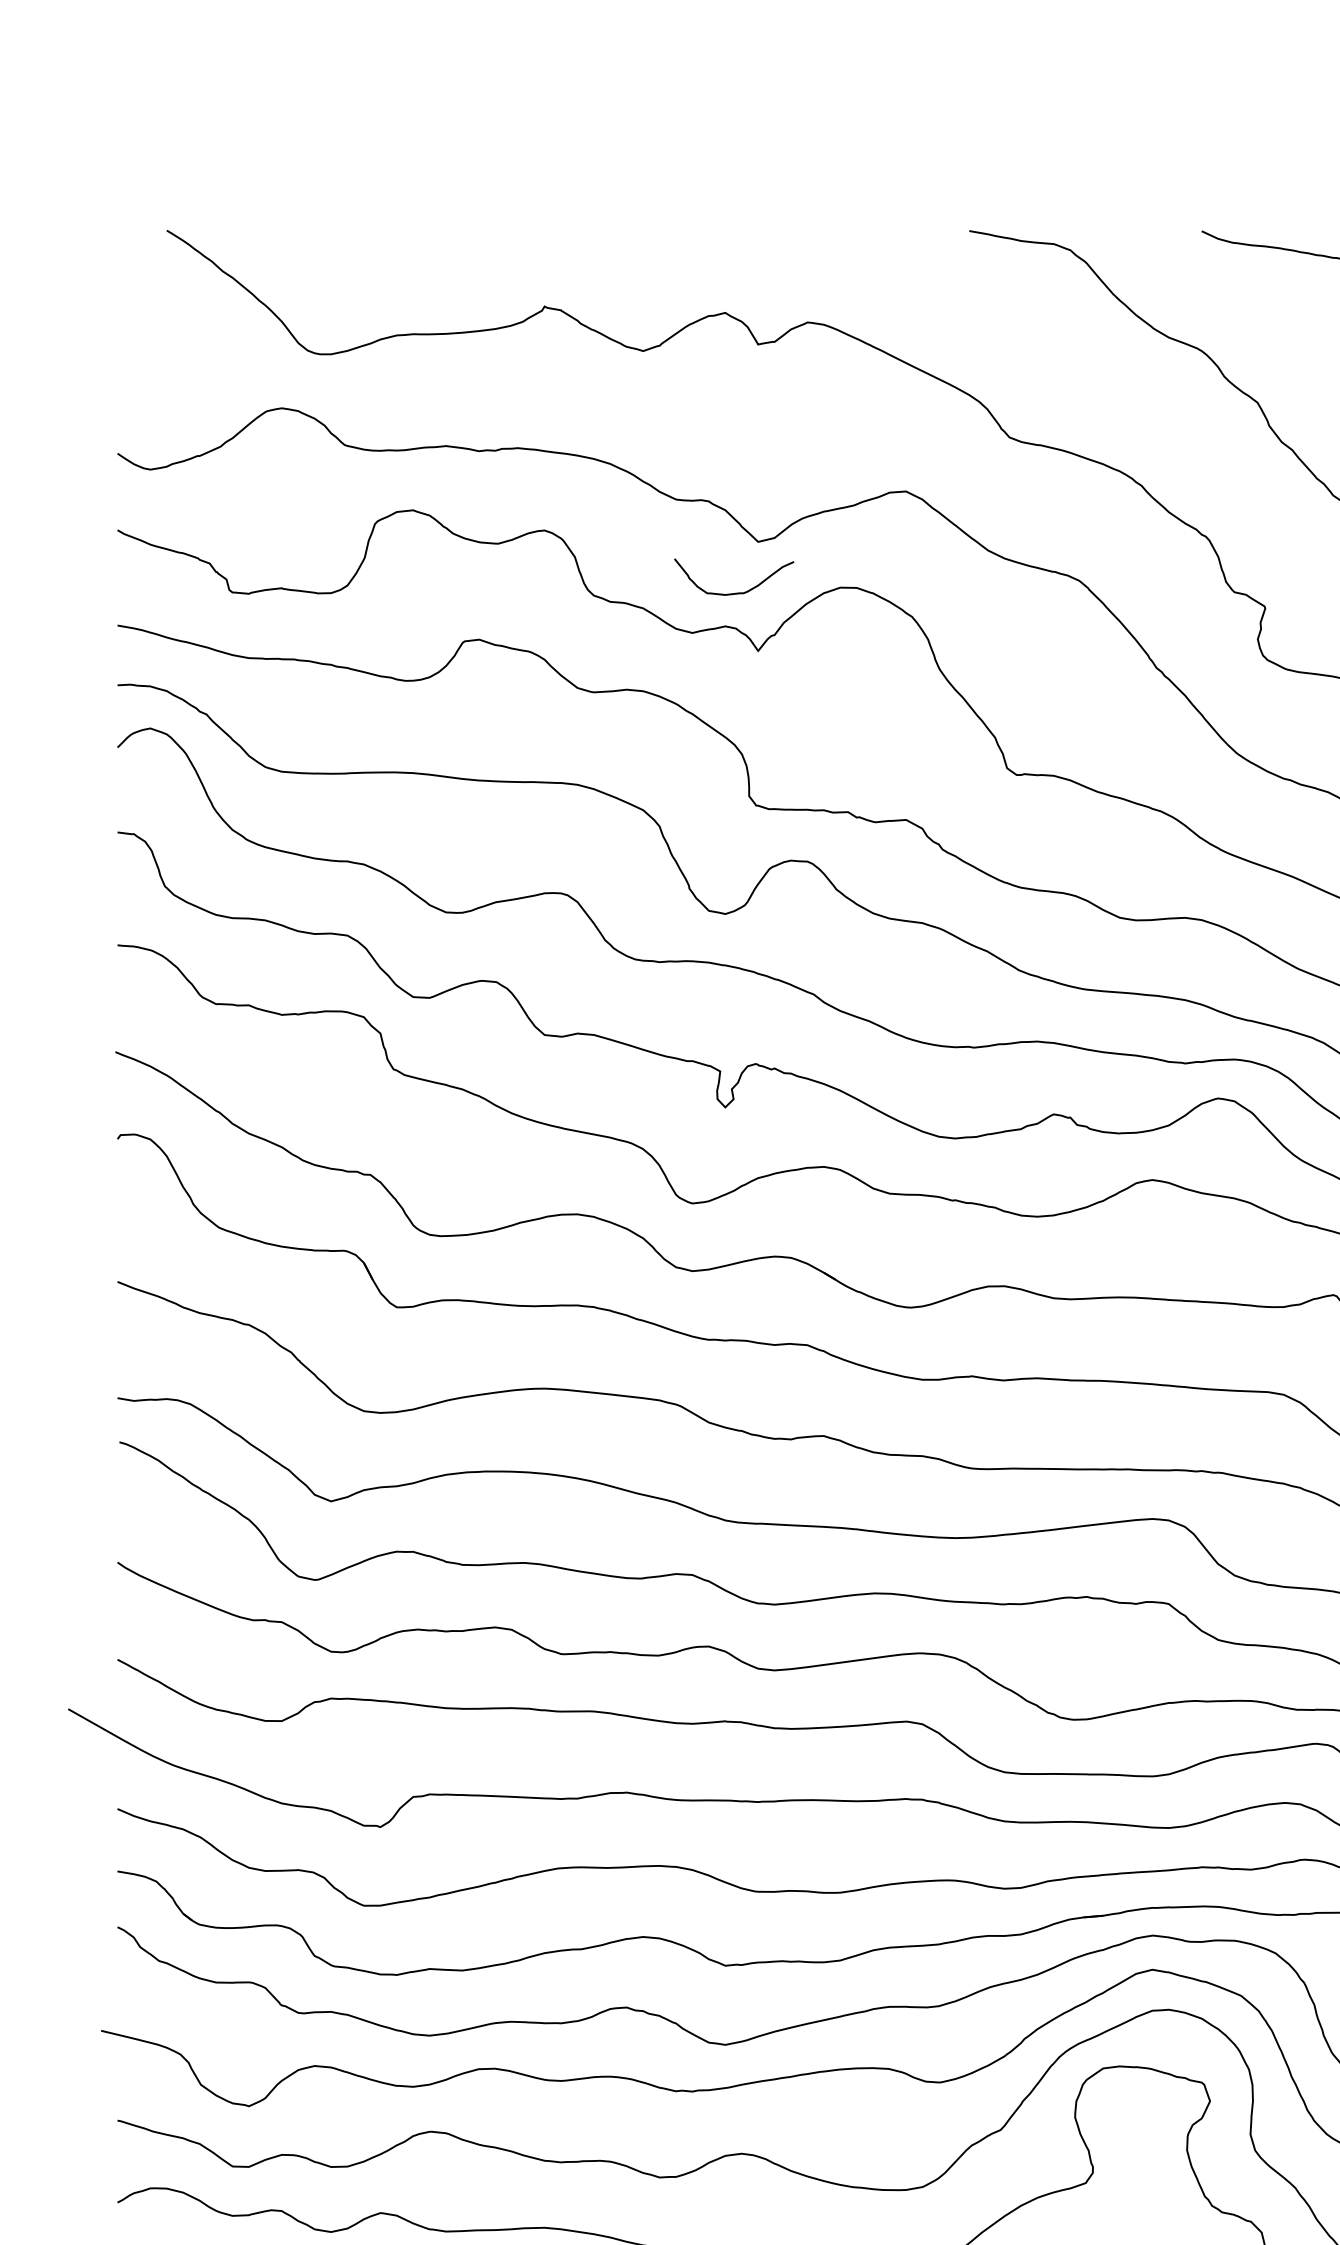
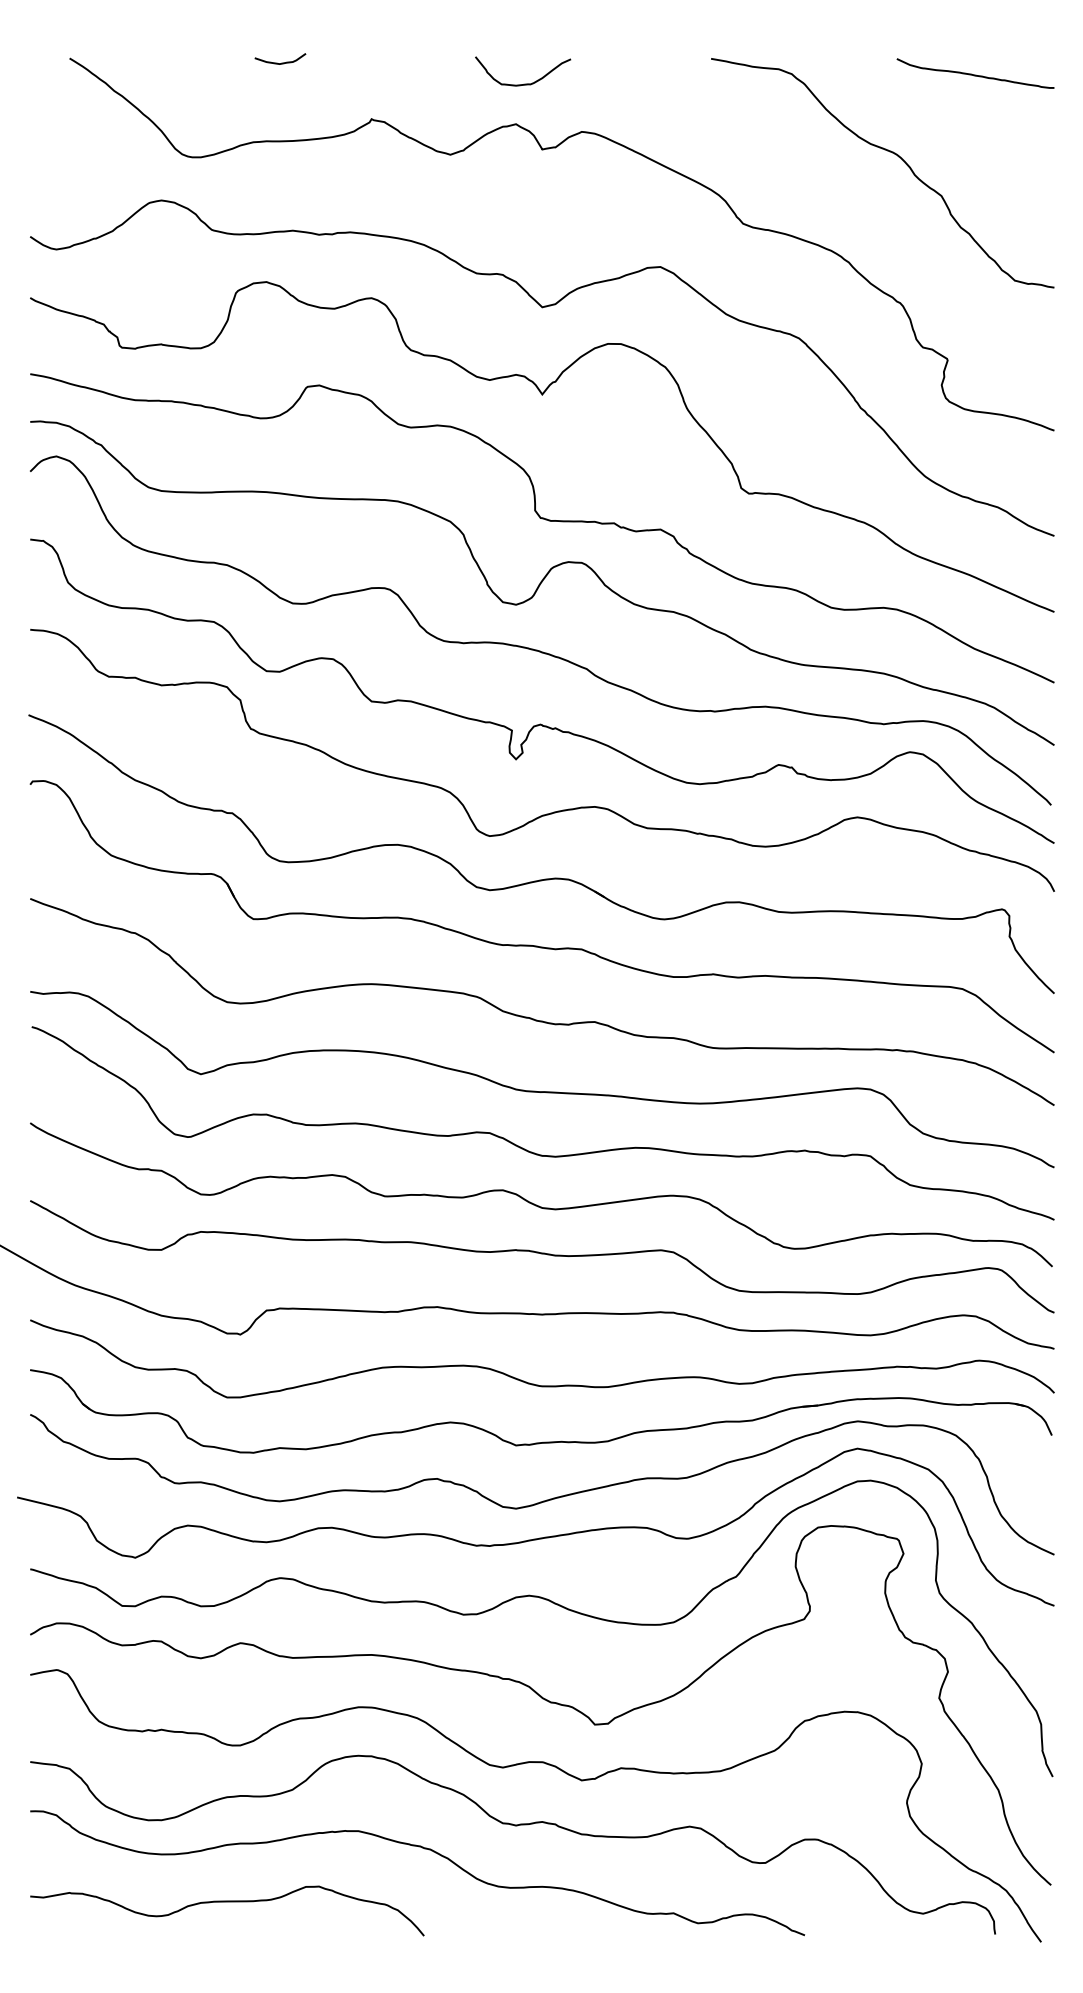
curve: (431, 235) -> (281, 62), added
curve: (735, 592) -> (524, 83), moved

